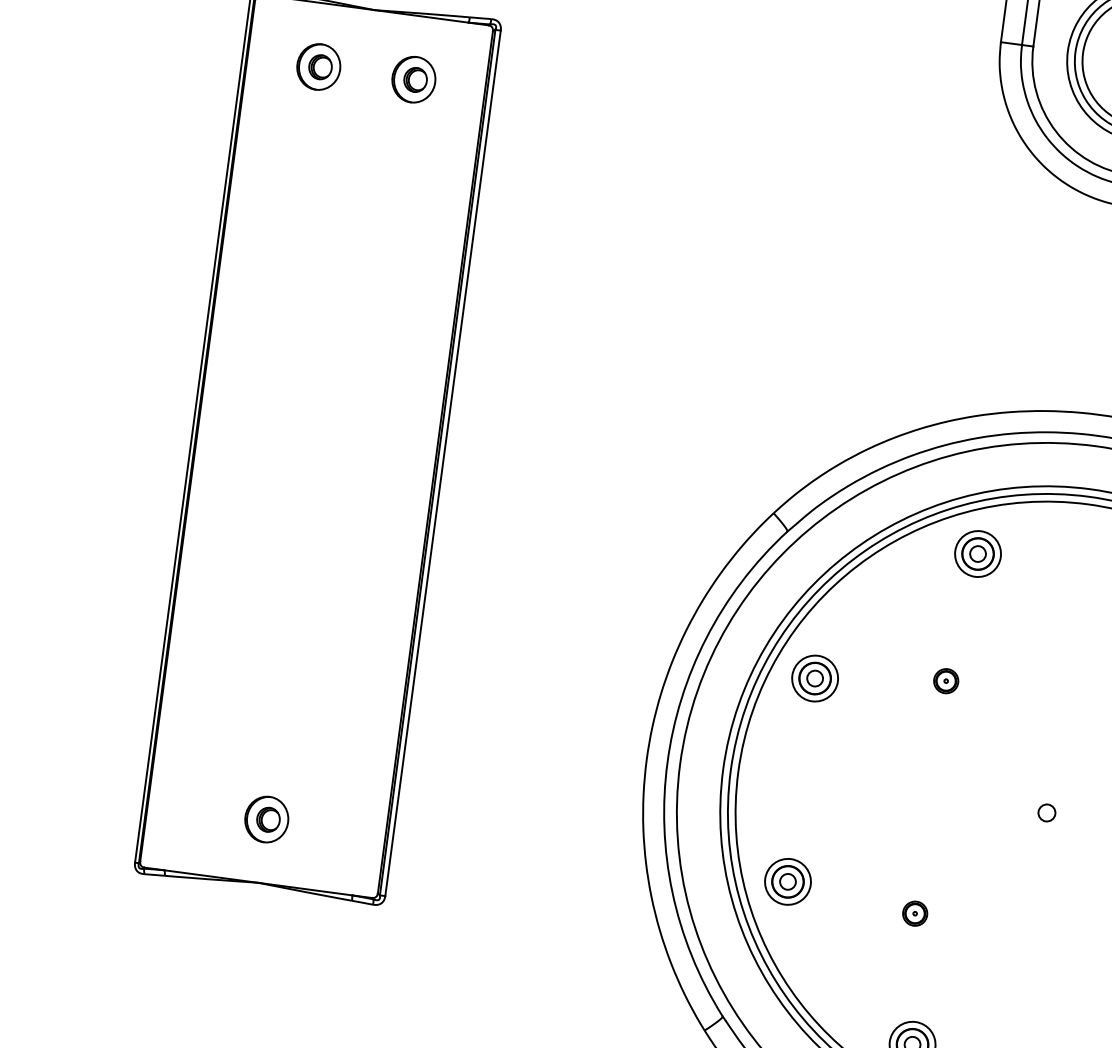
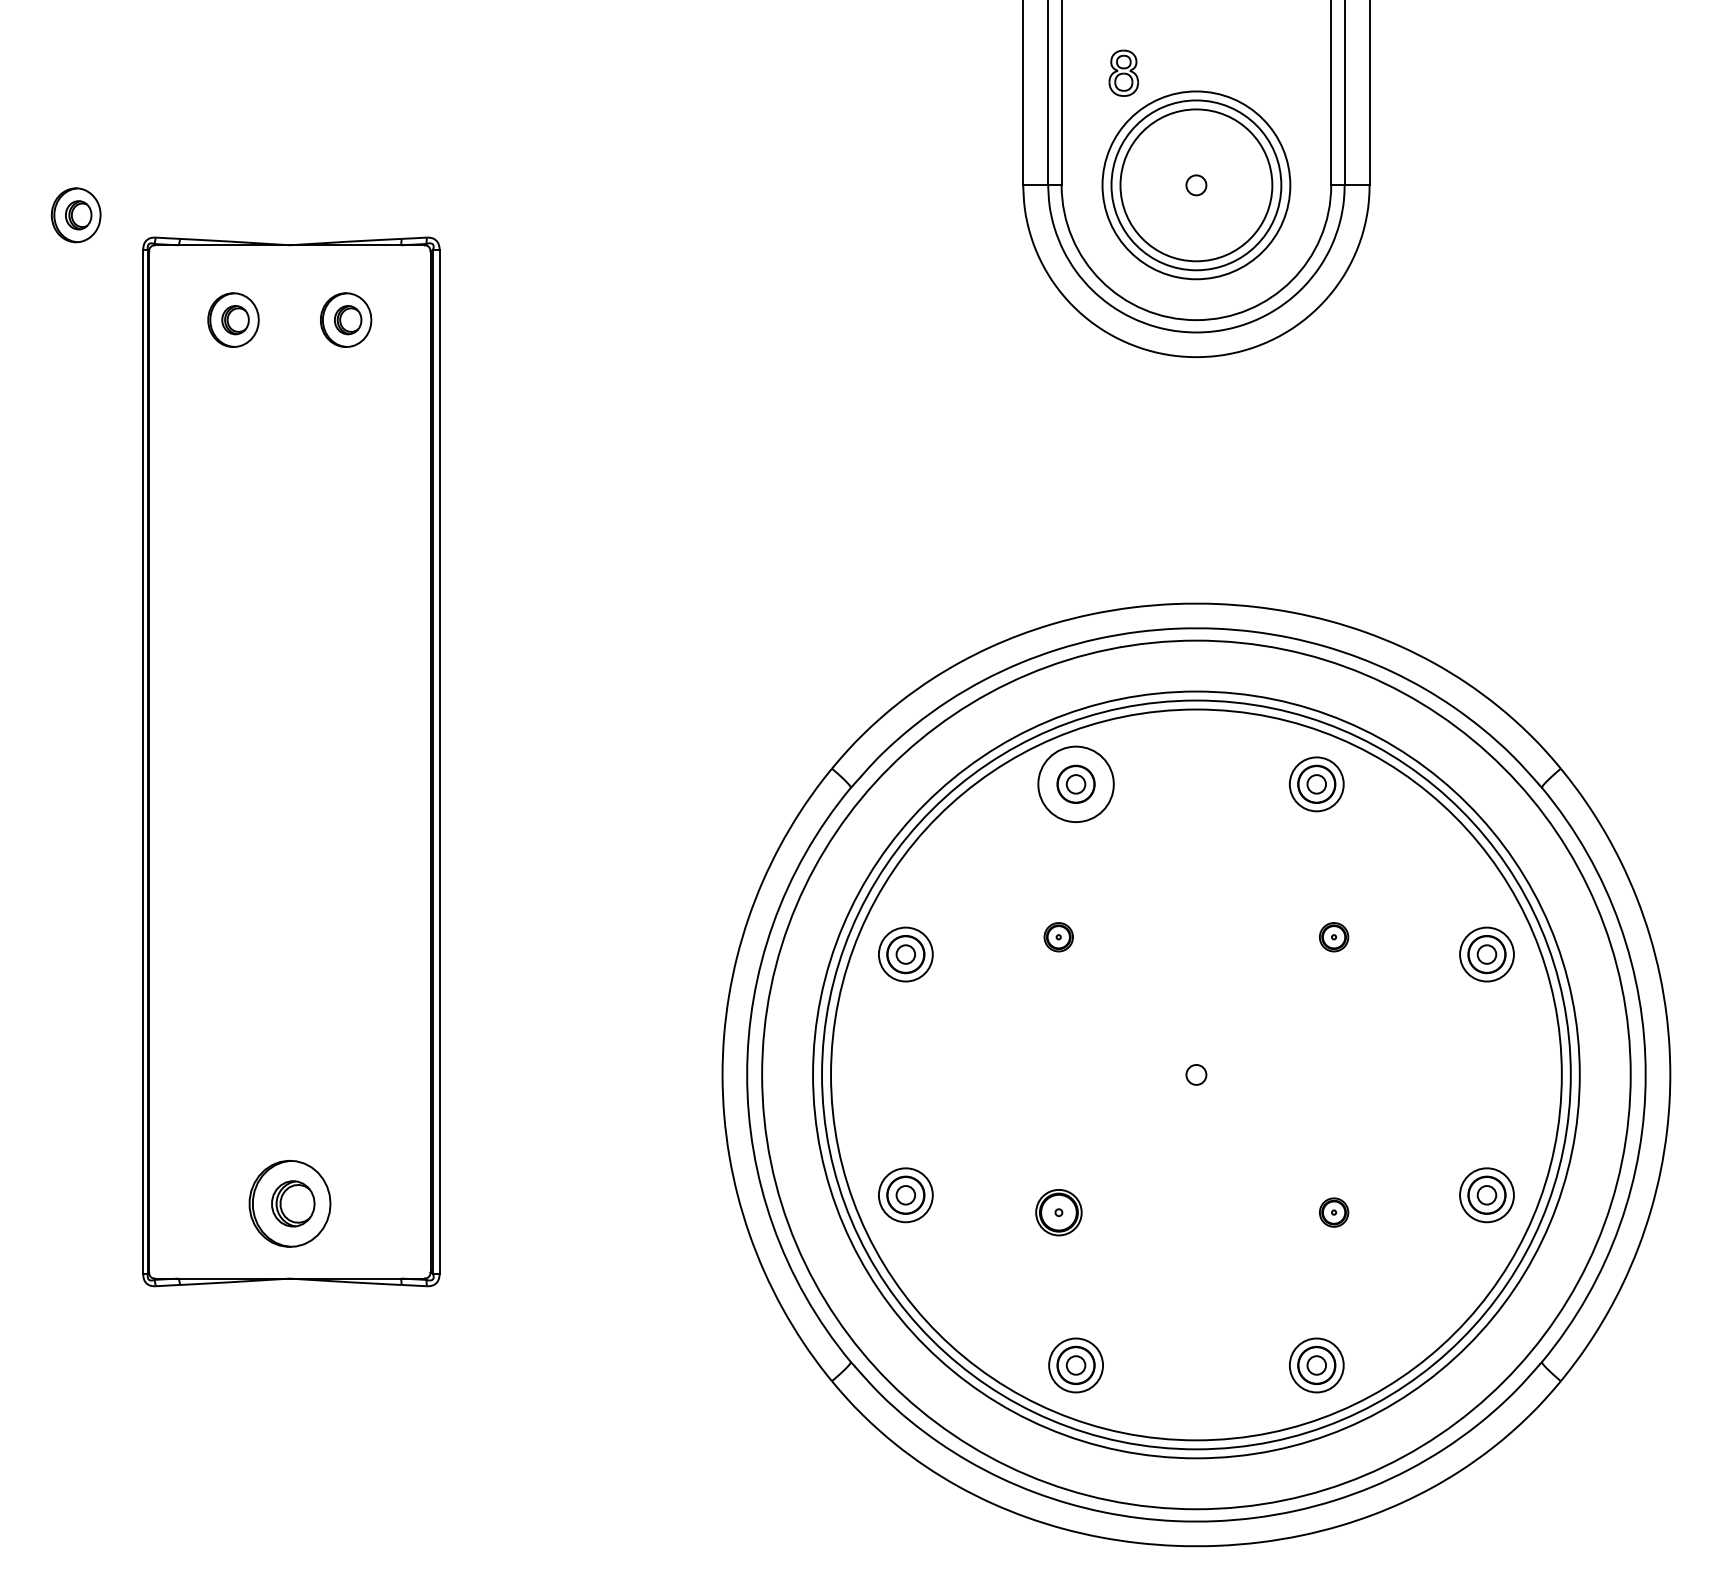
circle: (978, 554) -> (1076, 784), size x1.4
part: (266, 819) -> (289, 1203), size x1.6
part: (914, 913) -> (1058, 1212), size x1.6

